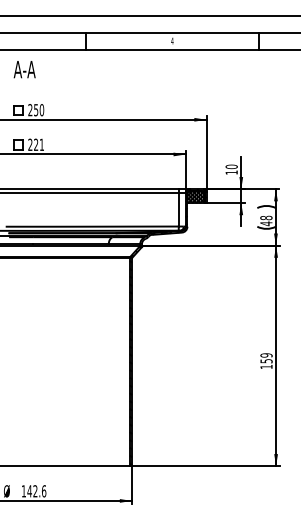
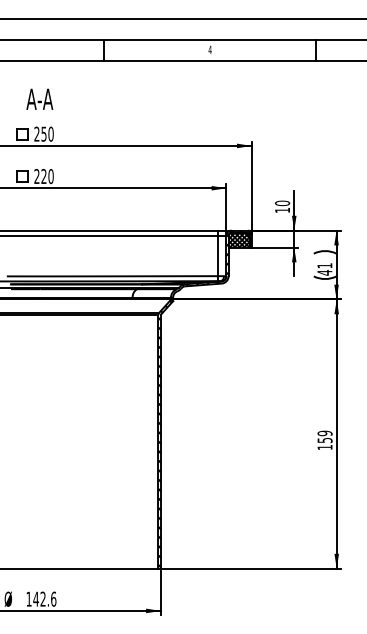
text: (24, 69) -> (39, 99), moved
text: (41, 144) -> (50, 176), 221 -> 220
text: (266, 217) -> (325, 265), 48 -> 41

